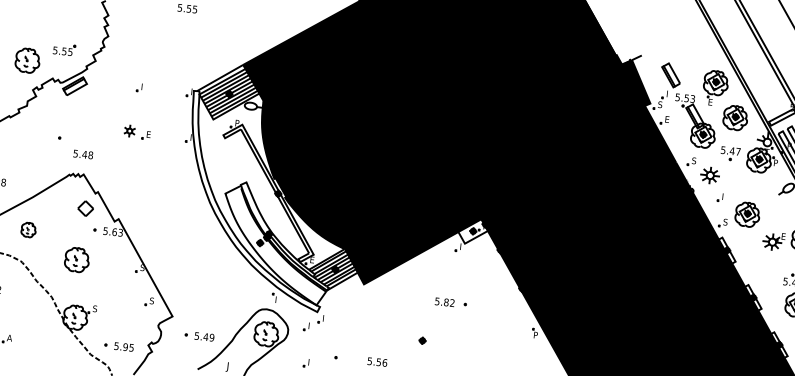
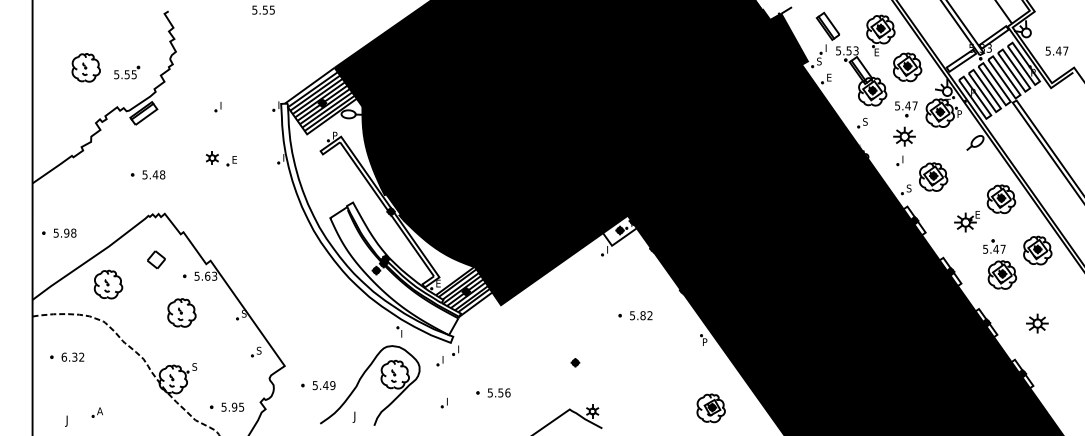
part: (27, 60) -> (85, 67), moved
text: (83, 154) -> (153, 174), moved
part: (710, 175) -> (904, 136), moved
part: (85, 208) -> (156, 259), moved
part: (28, 229) -> (108, 284), size x1.67
part: (773, 241) -> (966, 221), moved
part: (76, 259) -> (181, 312), moved
text: (445, 302) -> (641, 315), moved
text: (376, 361) -> (498, 392), moved

